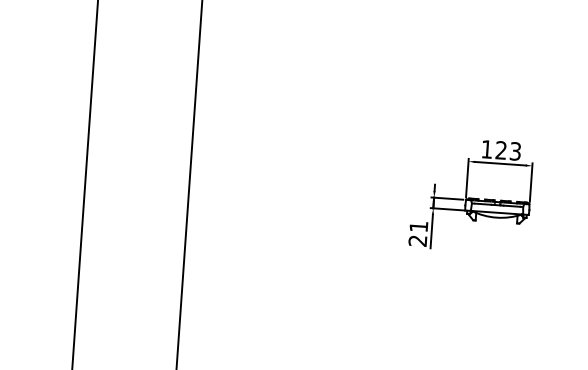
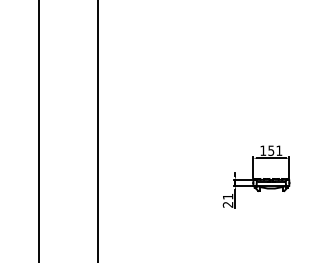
text: (508, 150) -> (275, 150), 123 -> 151

